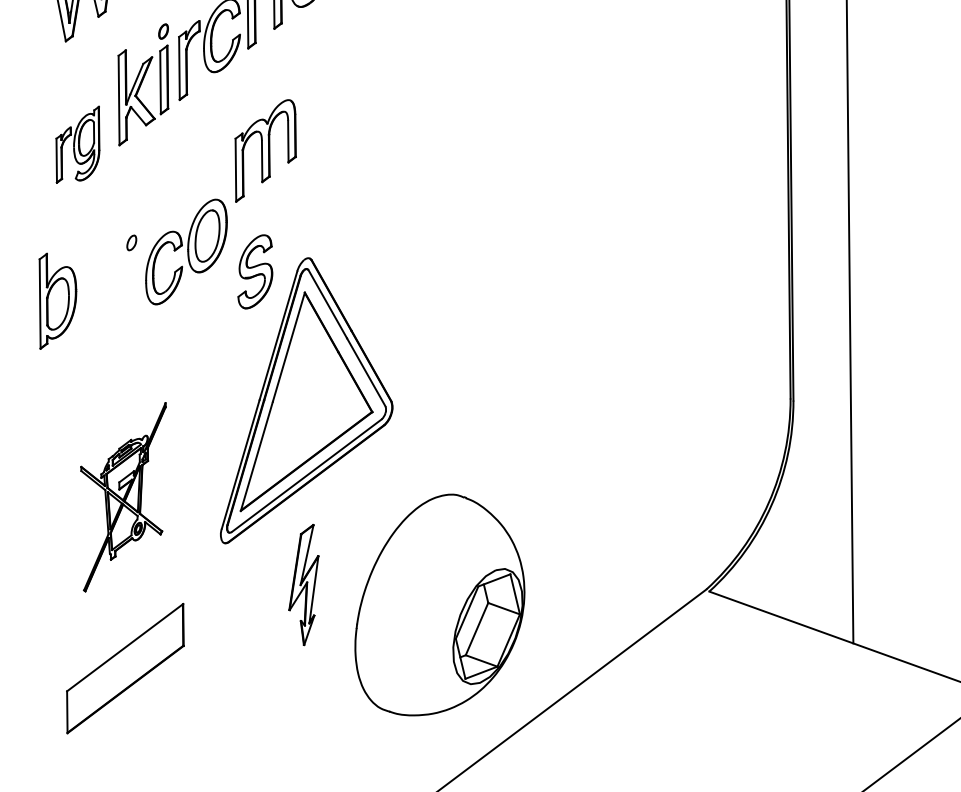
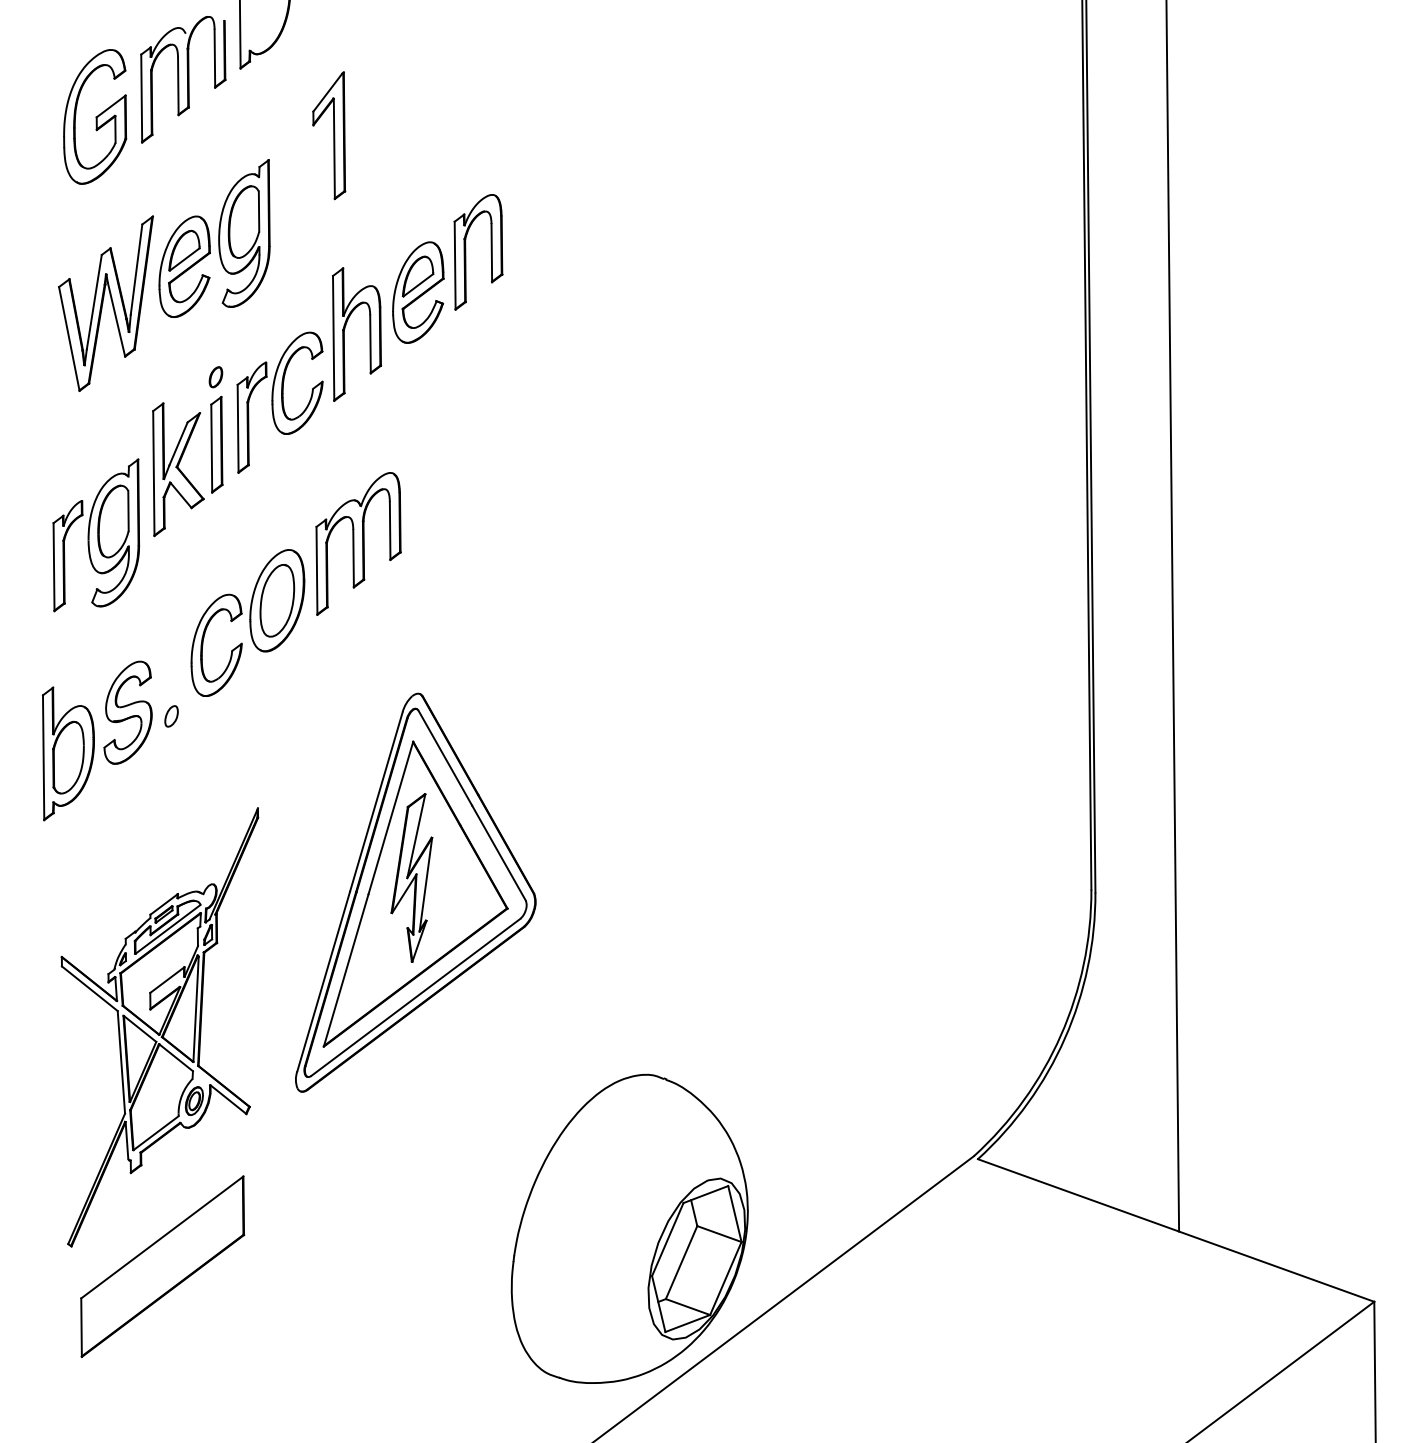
part: (78, 144) -> (96, 535), size x1.43
part: (131, 243) -> (171, 716), moved
part: (186, 251) -> (247, 622), moved
part: (254, 271) -> (127, 712), moved
part: (123, 497) -> (159, 1027), size x1.67
part: (303, 584) -> (411, 877), moved
part: (439, 604) -> (629, 1228), moved

